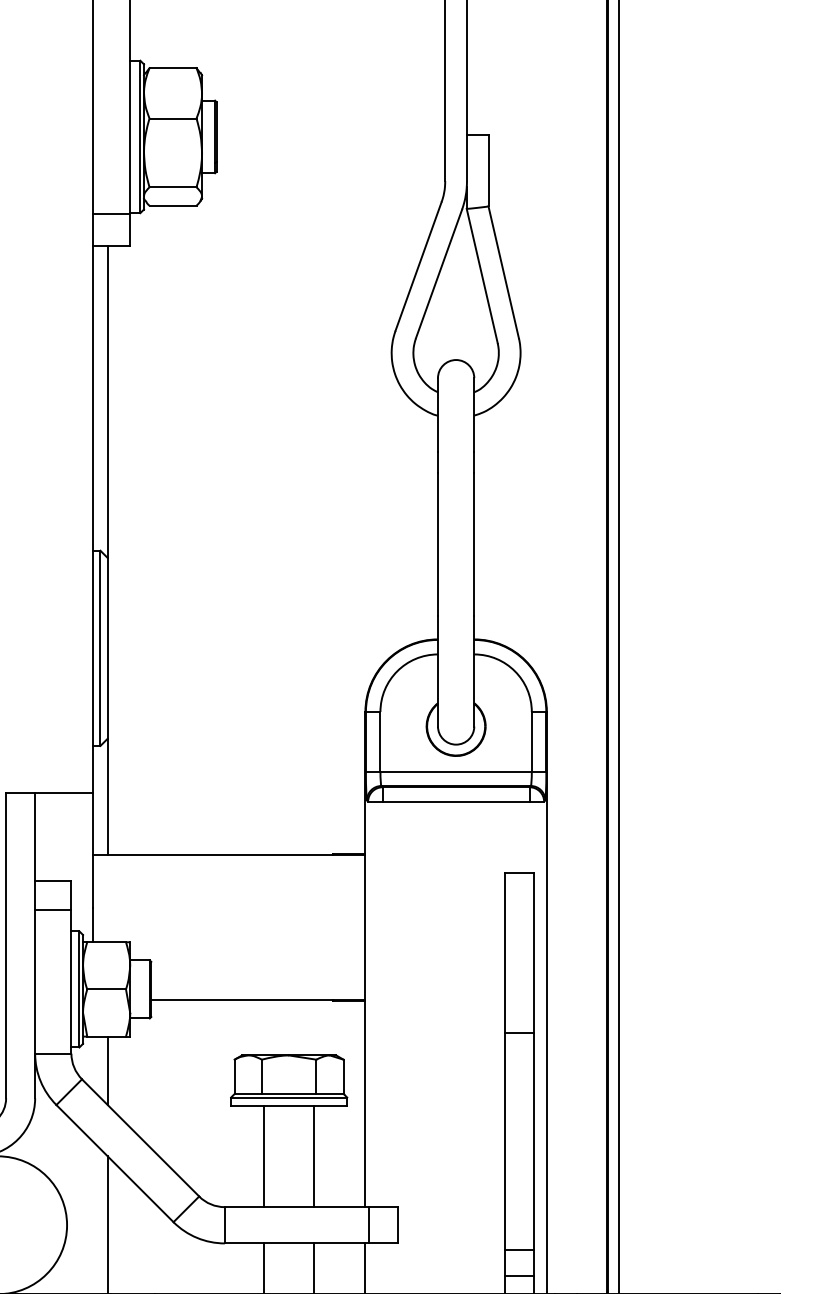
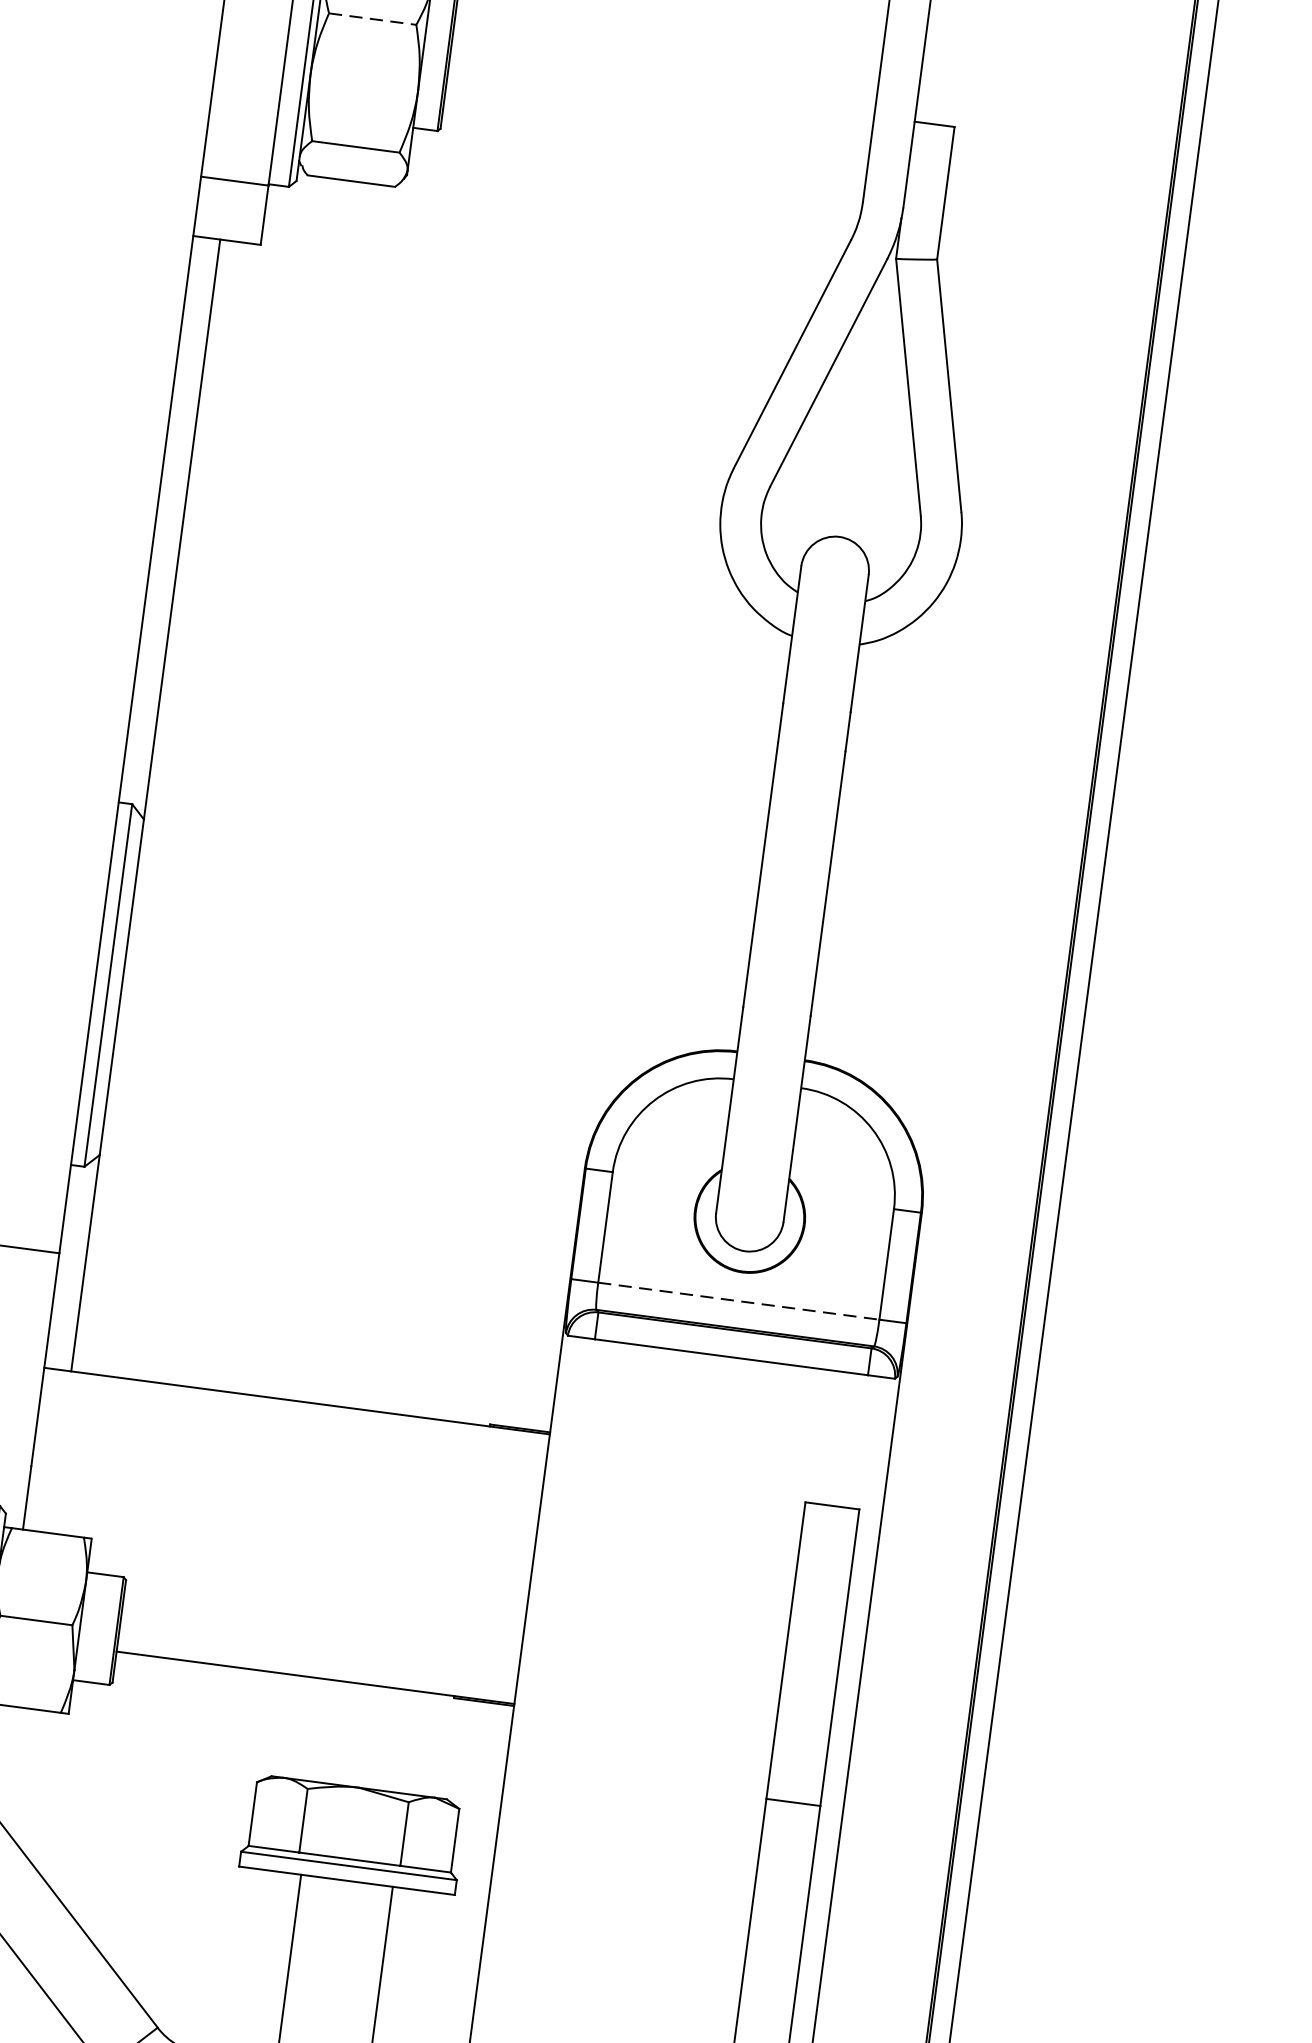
line: (173, 118) -> (373, 19), solid -> dashed
line: (456, 771) -> (739, 1301), solid -> dashed
line: (107, 1070) -> (18, 1771), removed

